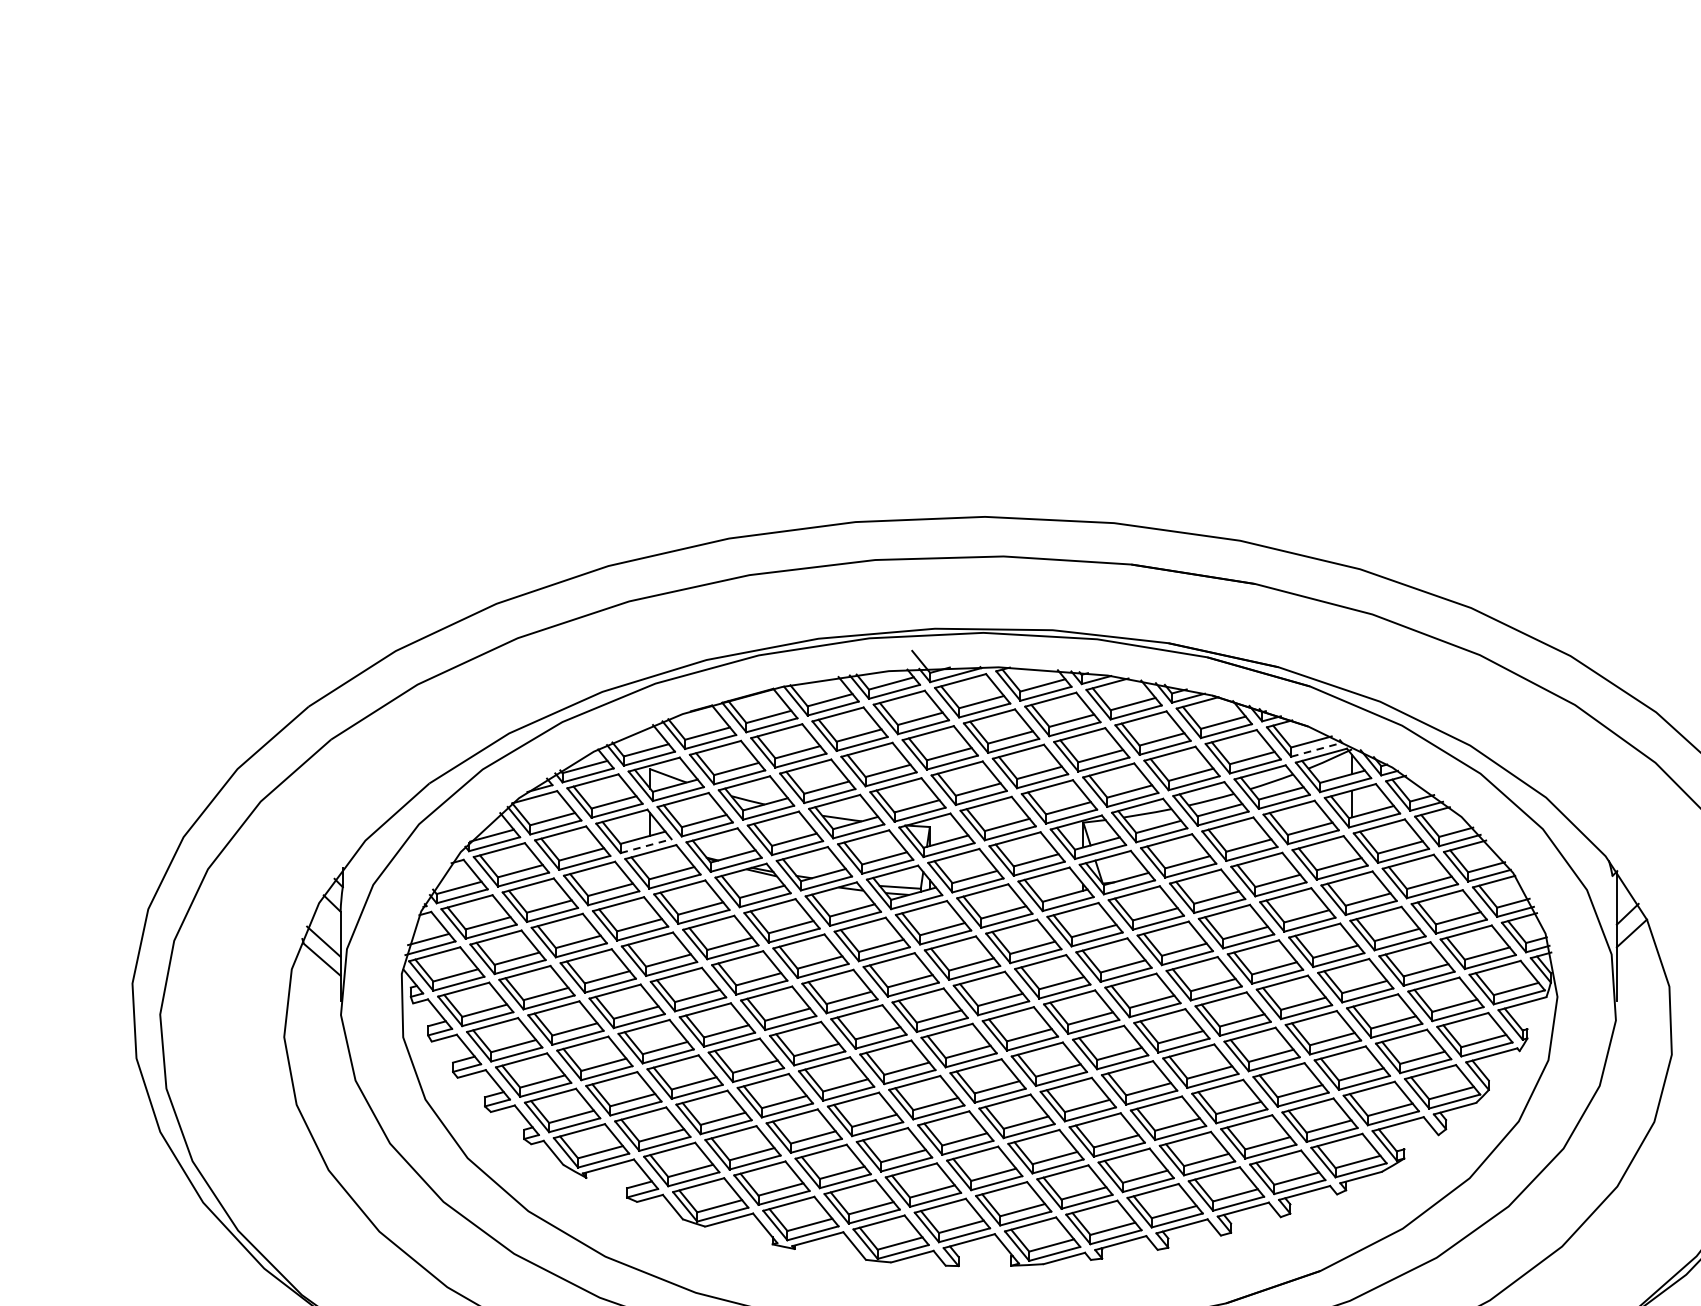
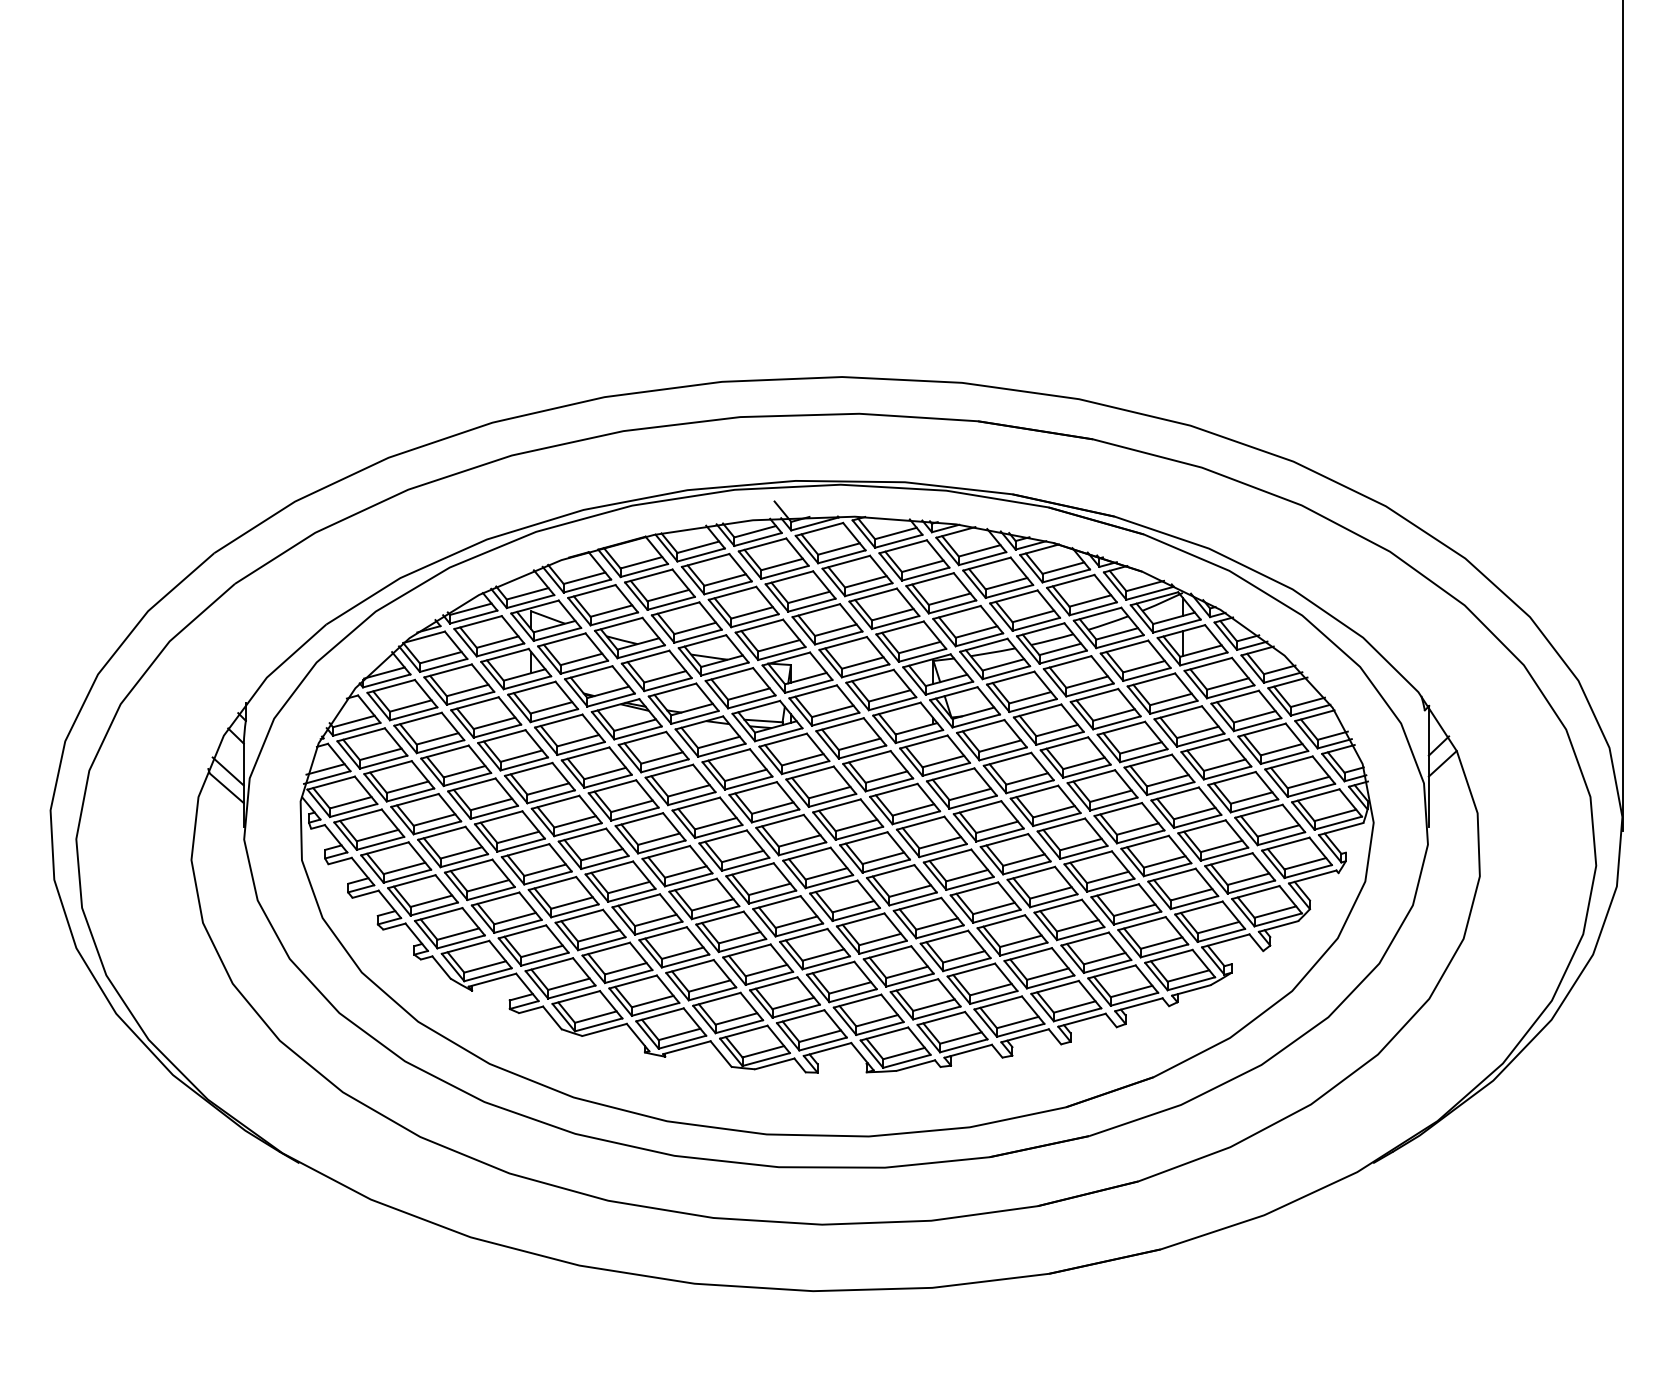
line: (1317, 750) -> (1150, 593), dashed -> solid
line: (646, 845) -> (527, 682), dashed -> solid

